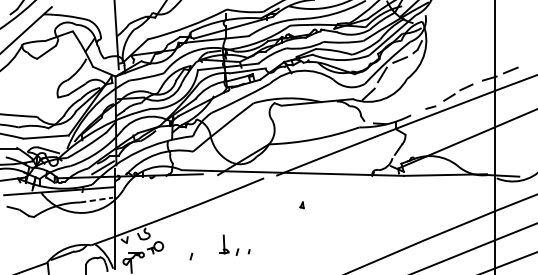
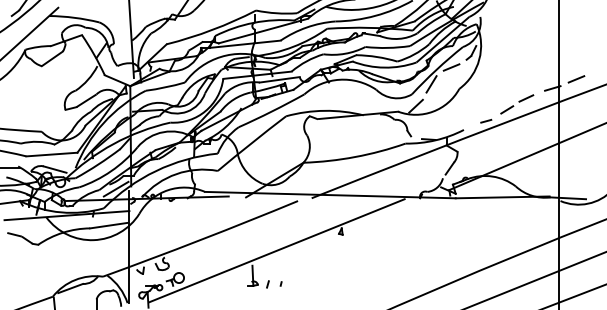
line: (96, 199) -> (108, 225), dashed -> solid
line: (245, 222) -> (276, 250), added
line: (191, 256) -> (215, 289), removed

